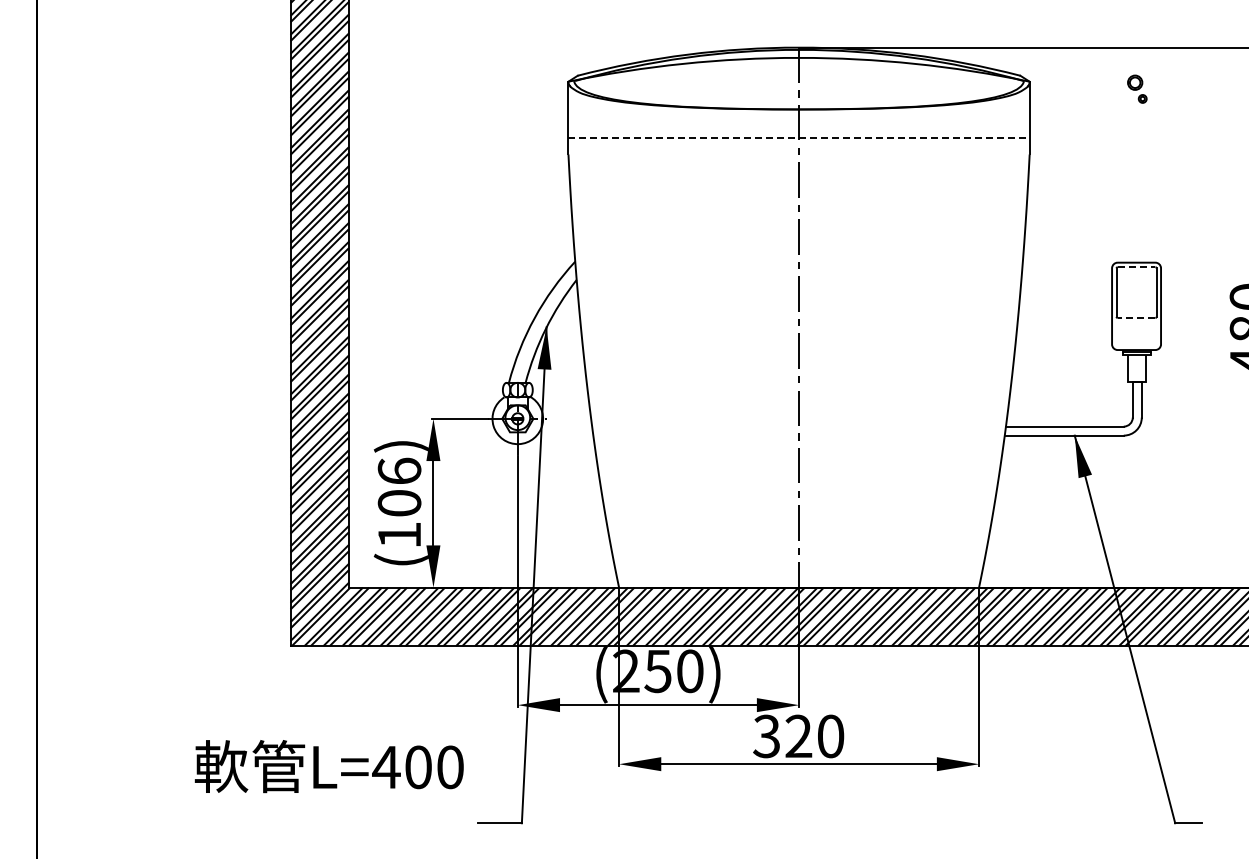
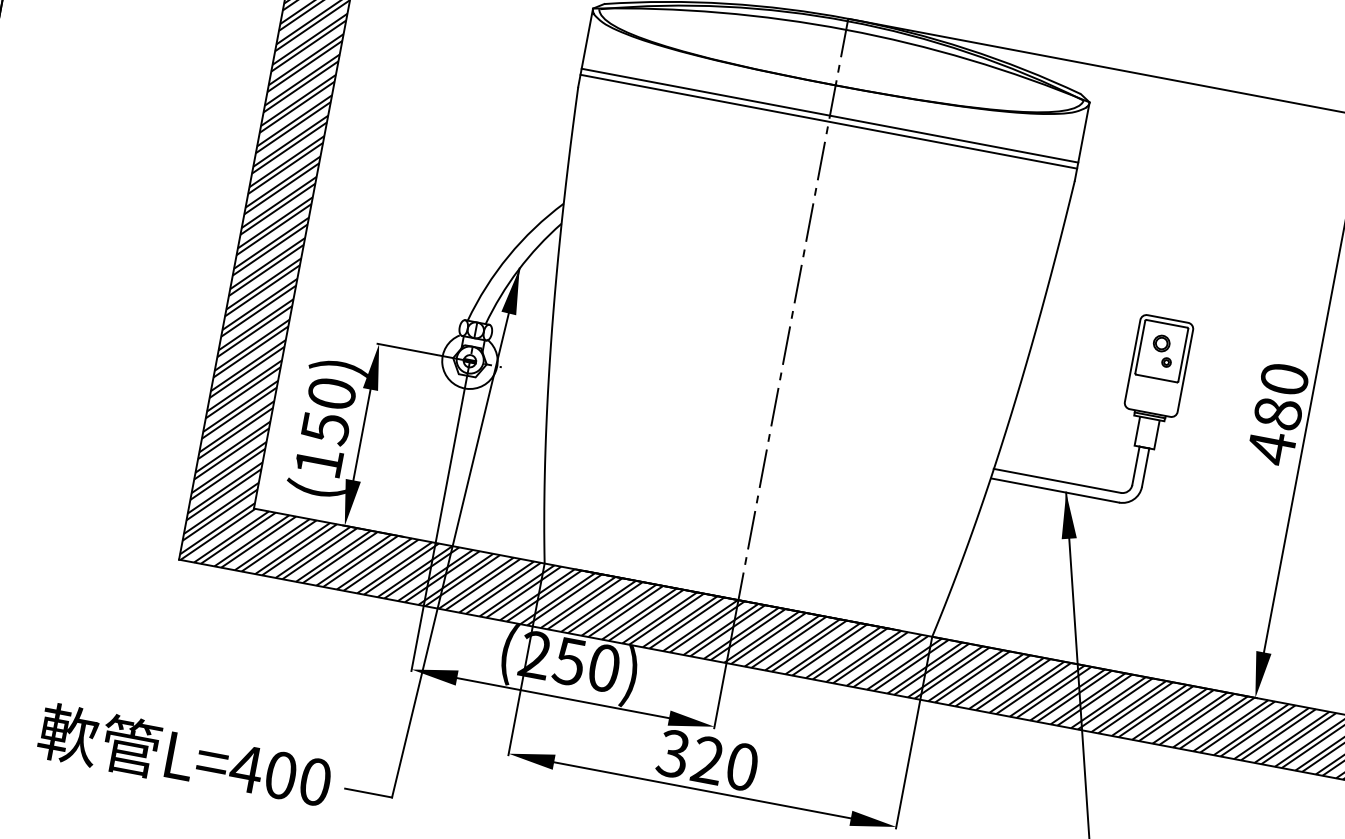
part: (1137, 88) -> (1163, 350), moved
line: (799, 137) -> (830, 115), dashed -> solid
line: (798, 143) -> (828, 121), added
line: (1136, 267) -> (1166, 324), dashed -> solid
line: (1136, 317) -> (1156, 378), dashed -> solid
text: (399, 487) -> (328, 411), (106) -> (150)
text: (328, 766) -> (184, 756), moved

